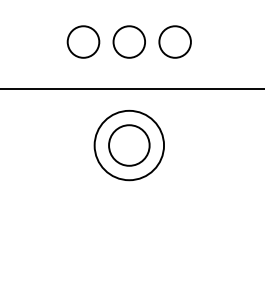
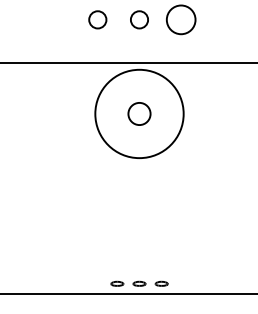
circle: (83, 41) -> (97, 19), size x0.6
circle: (129, 41) -> (139, 19), size x0.6
circle: (129, 144) -> (139, 113), size x0.6
circle: (129, 144) -> (139, 113), size x1.4

